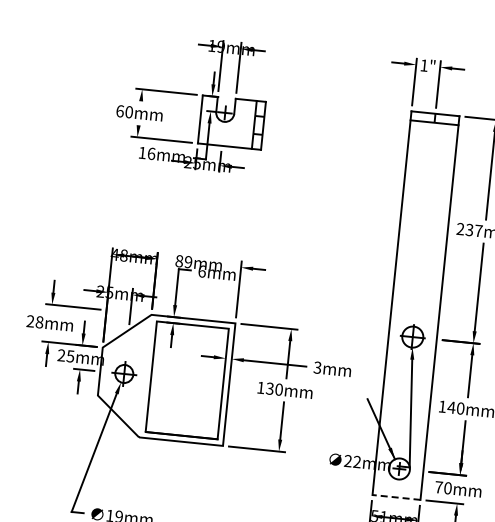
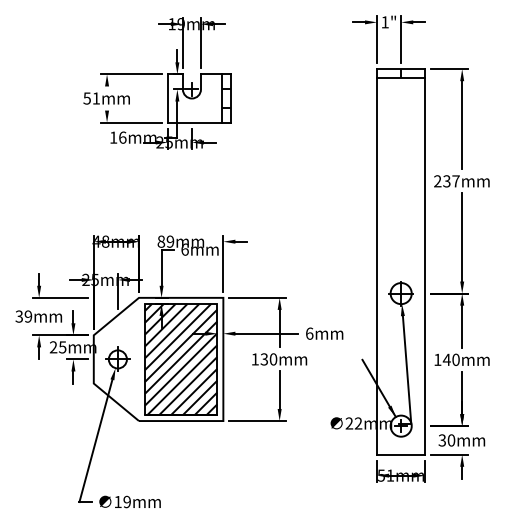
text: (124, 111) -> (91, 98), 60mm -> 51mm
text: (34, 321) -> (23, 316), 28mm -> 39mm
text: (317, 367) -> (309, 333), 3mm -> 6mm
hatch: (187, 380) -> (181, 359), added
text: (439, 487) -> (442, 440), 70mm -> 30mm
line: (395, 497) -> (400, 454), dashed -> solid

